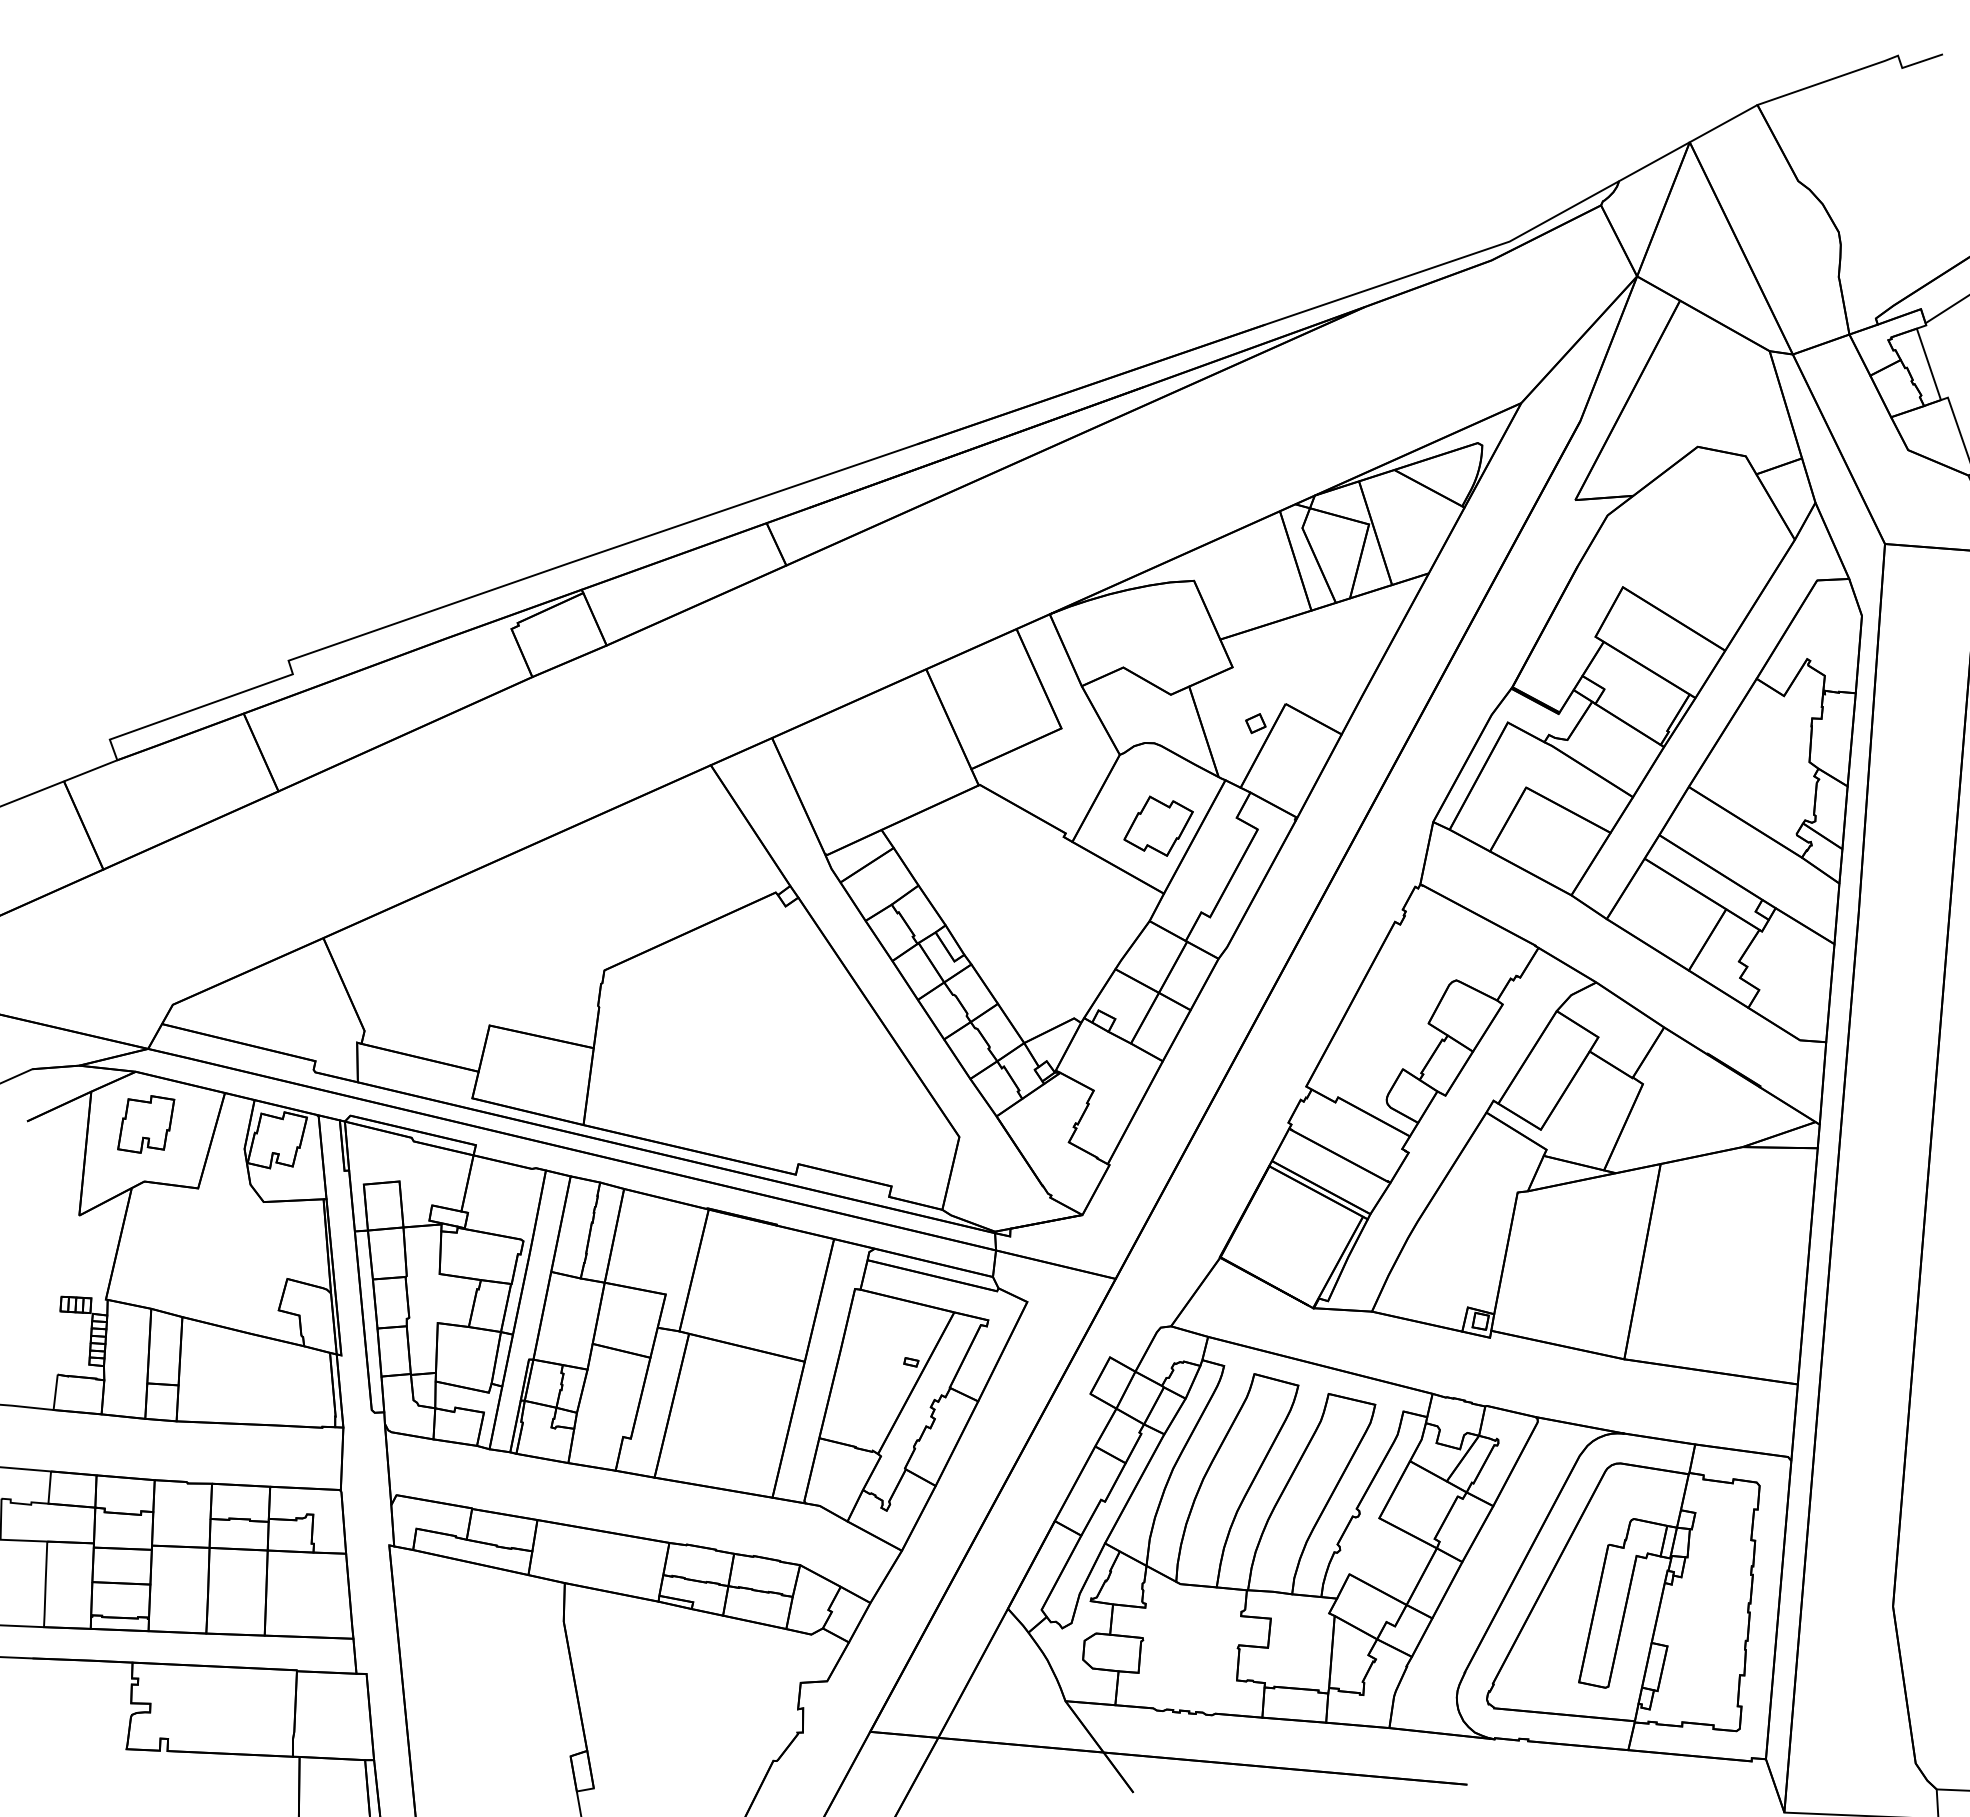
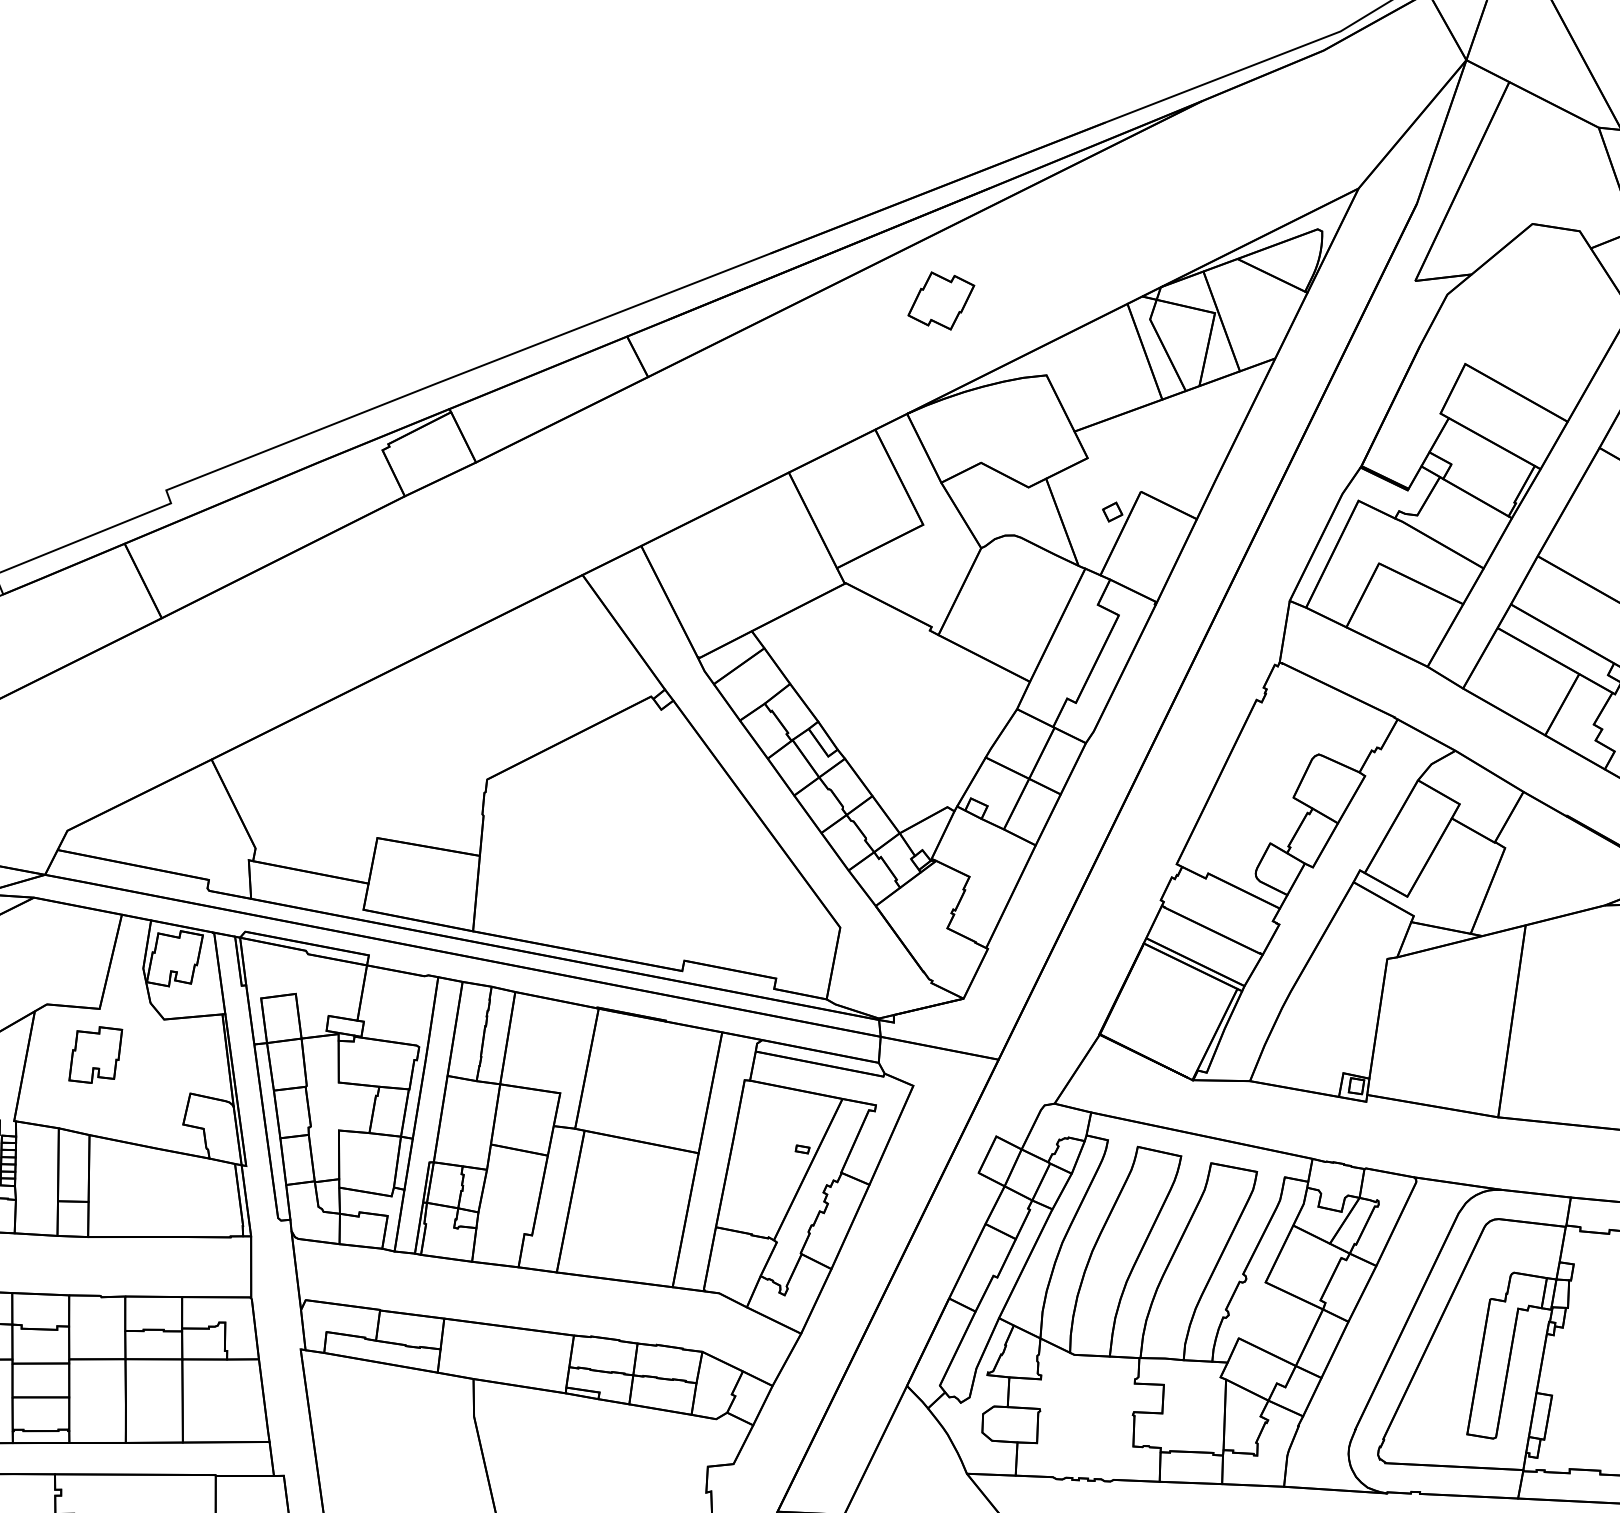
part: (1158, 825) -> (941, 300), moved
part: (146, 1124) -> (96, 1055), moved

